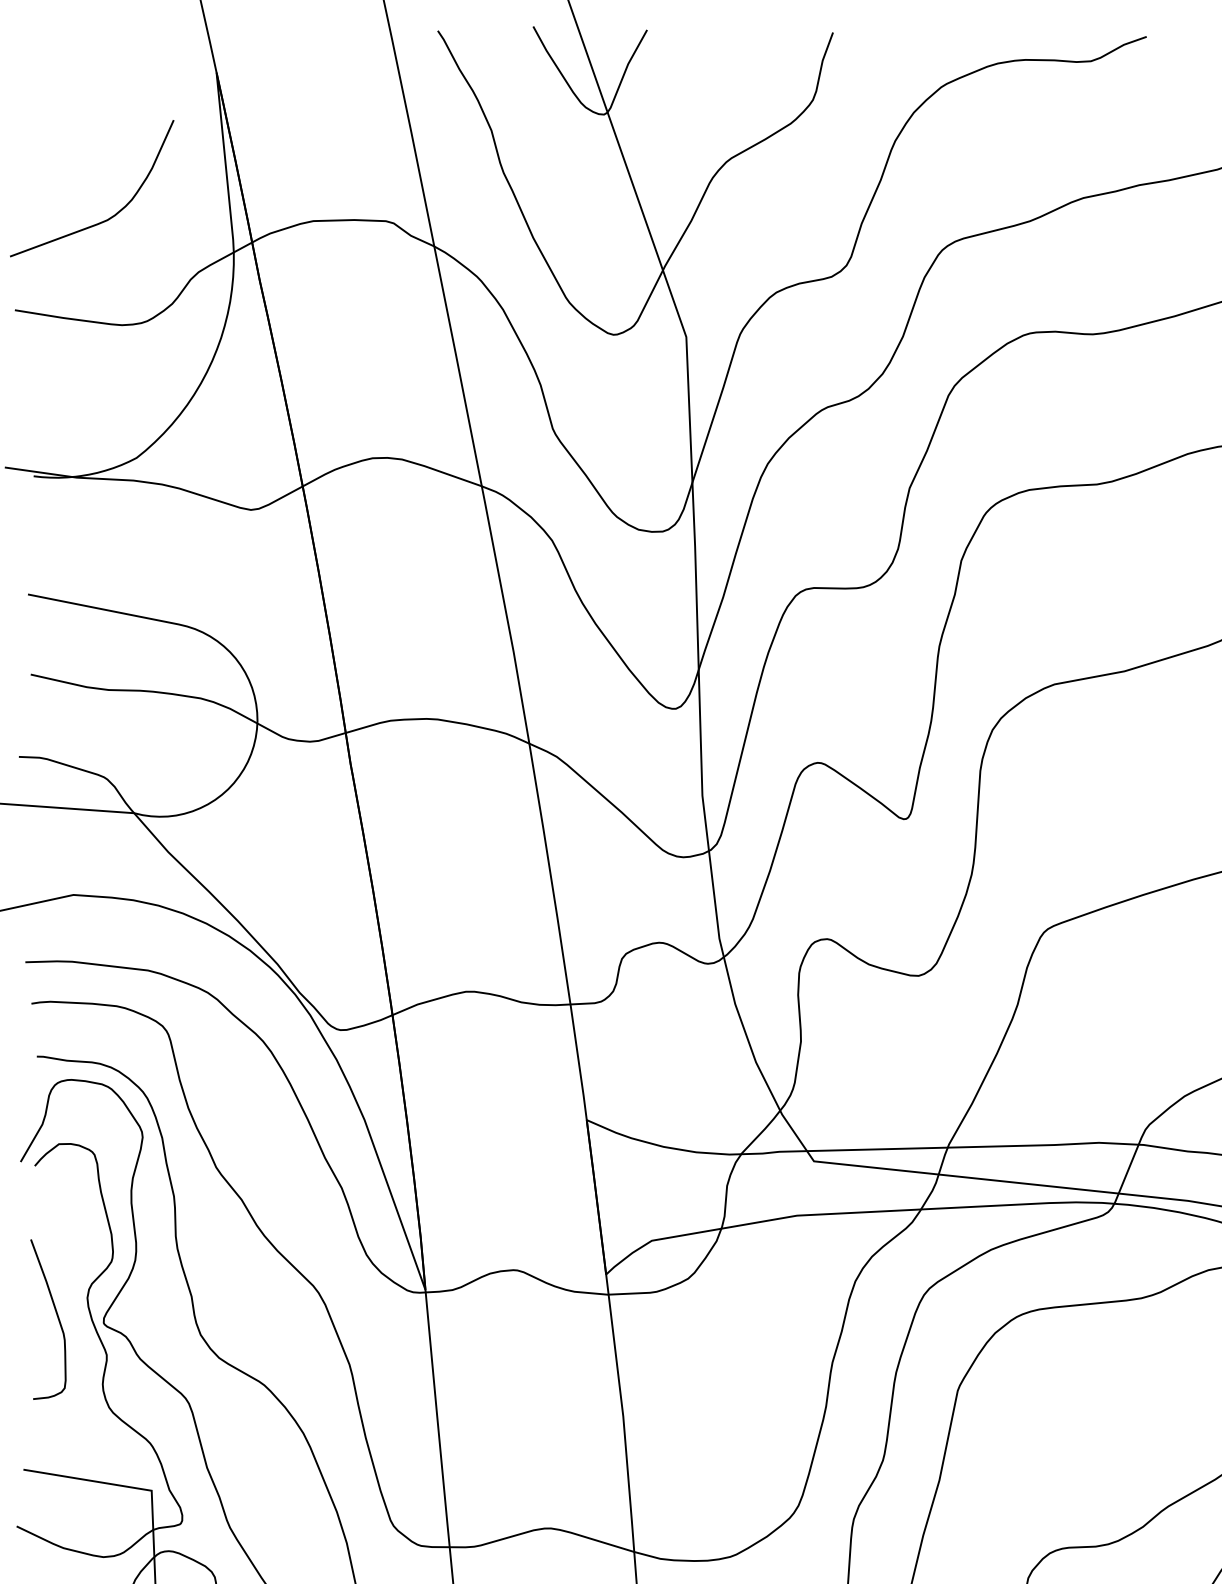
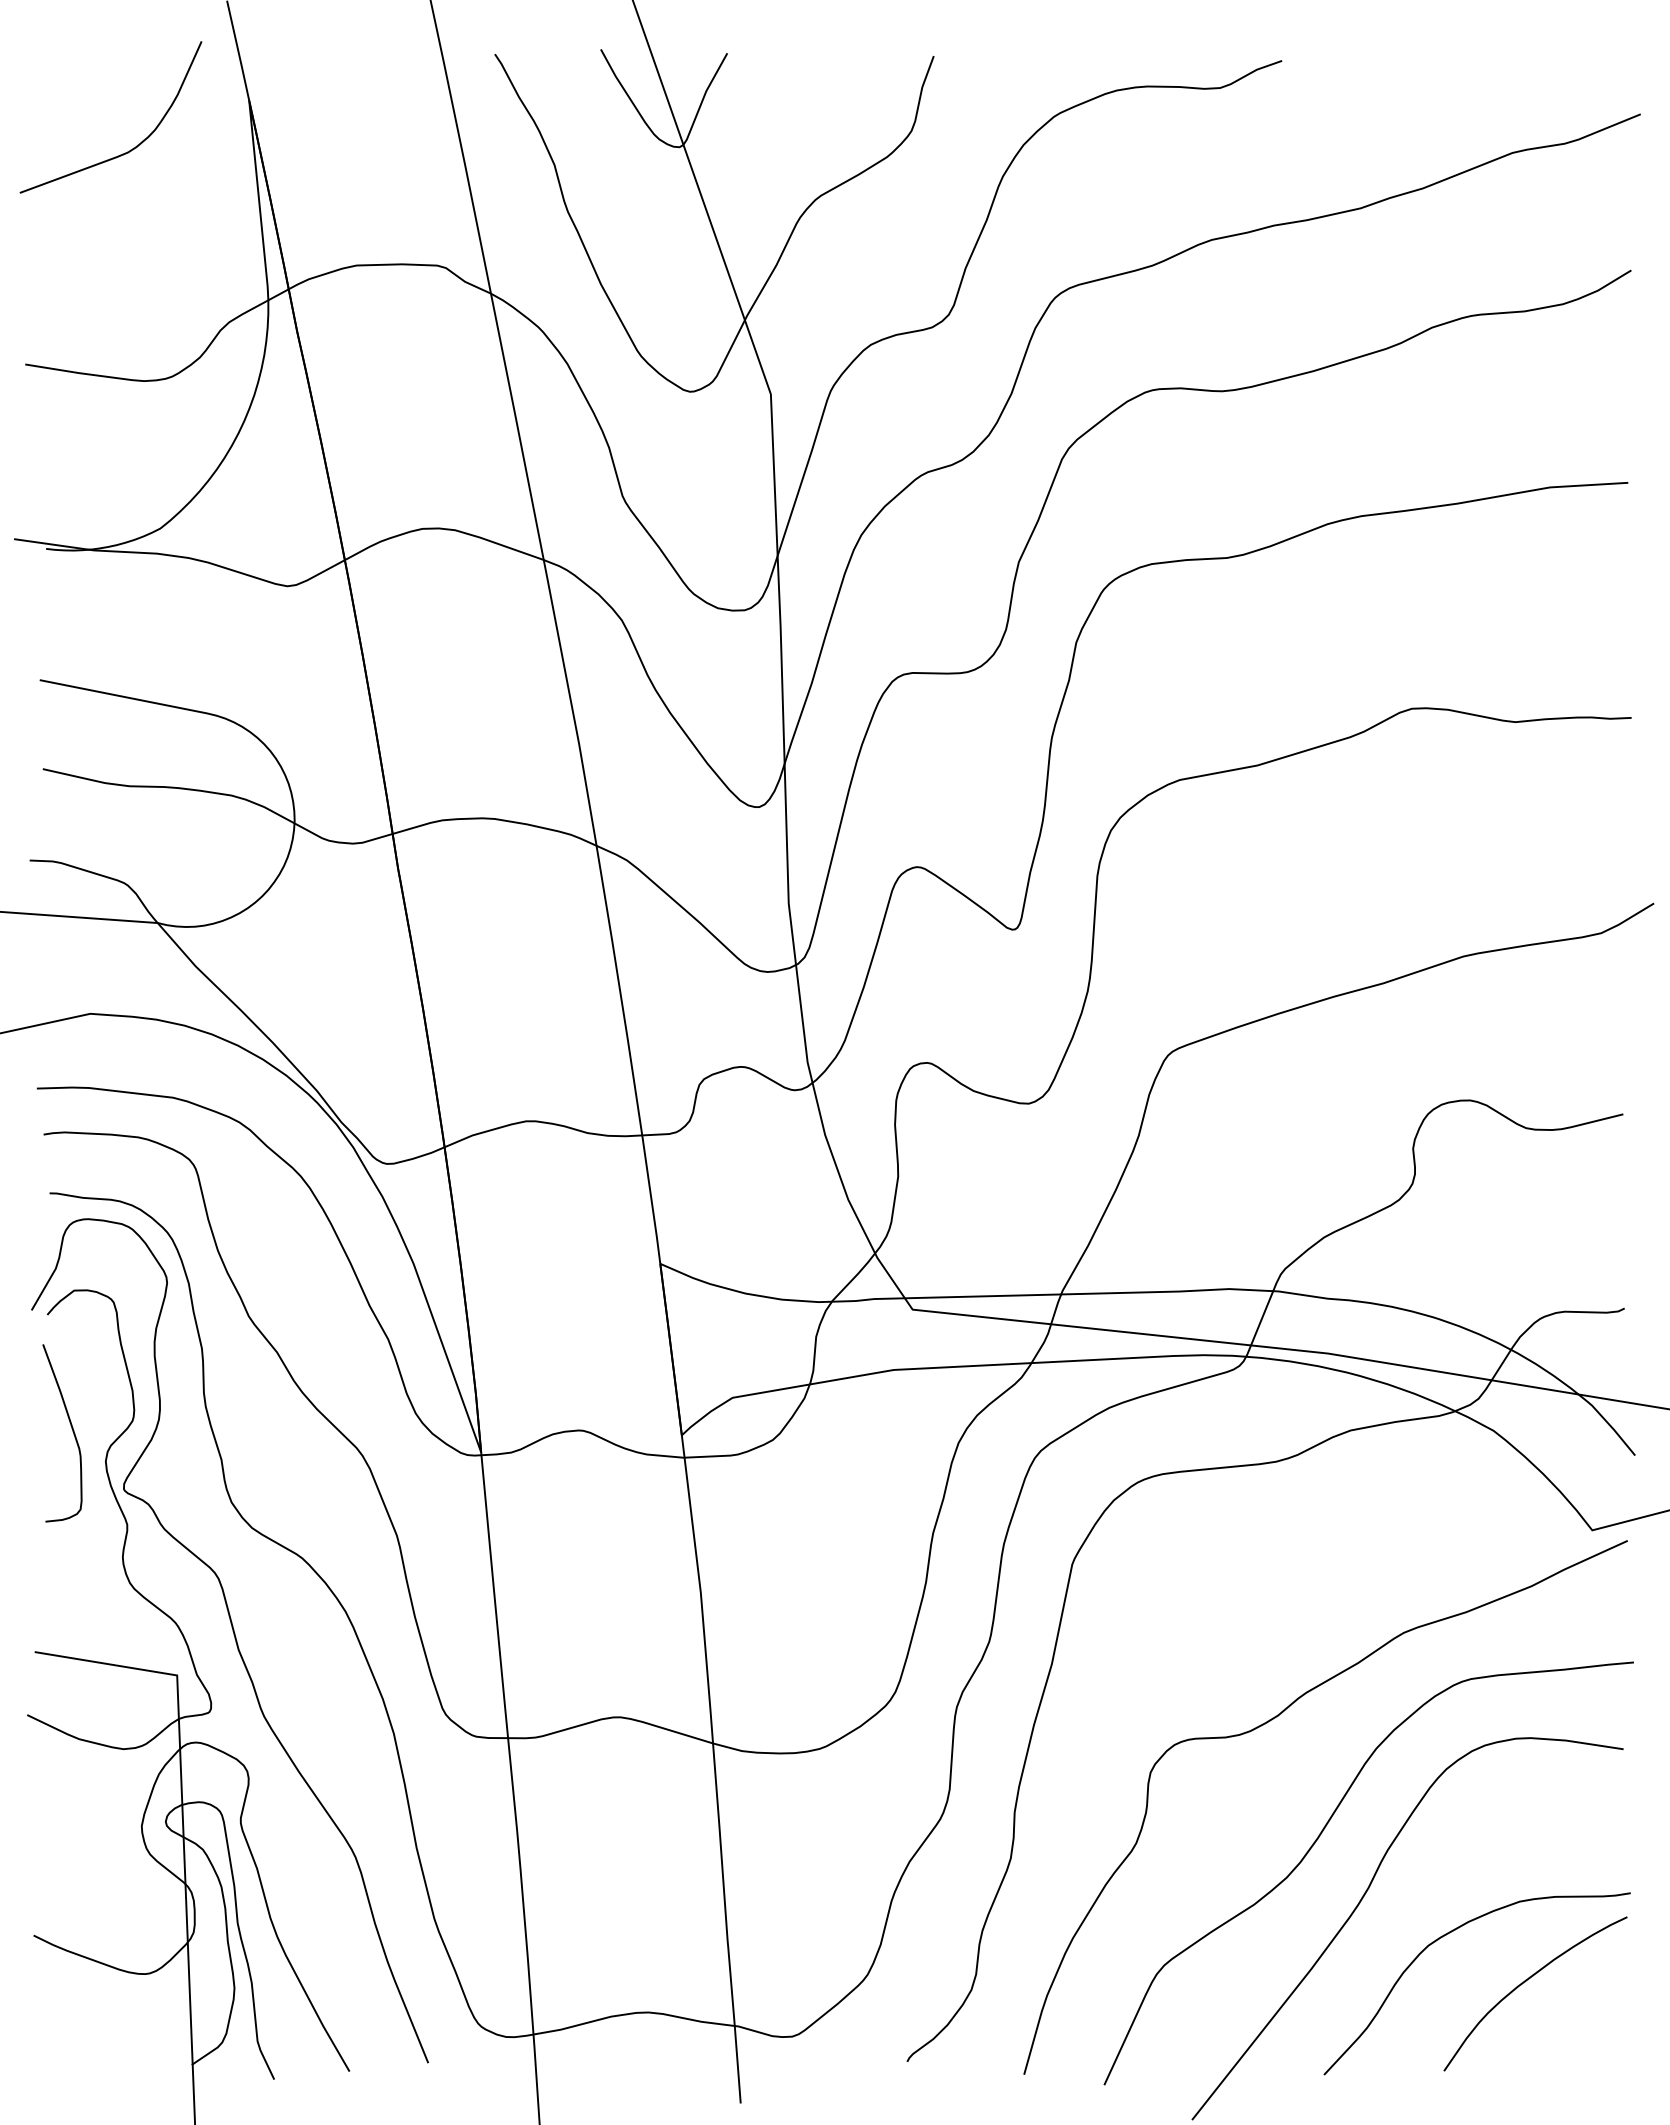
curve: (109, 217) -> (130, 149), moved
curve: (57, 1317) -> (72, 1431), moved

